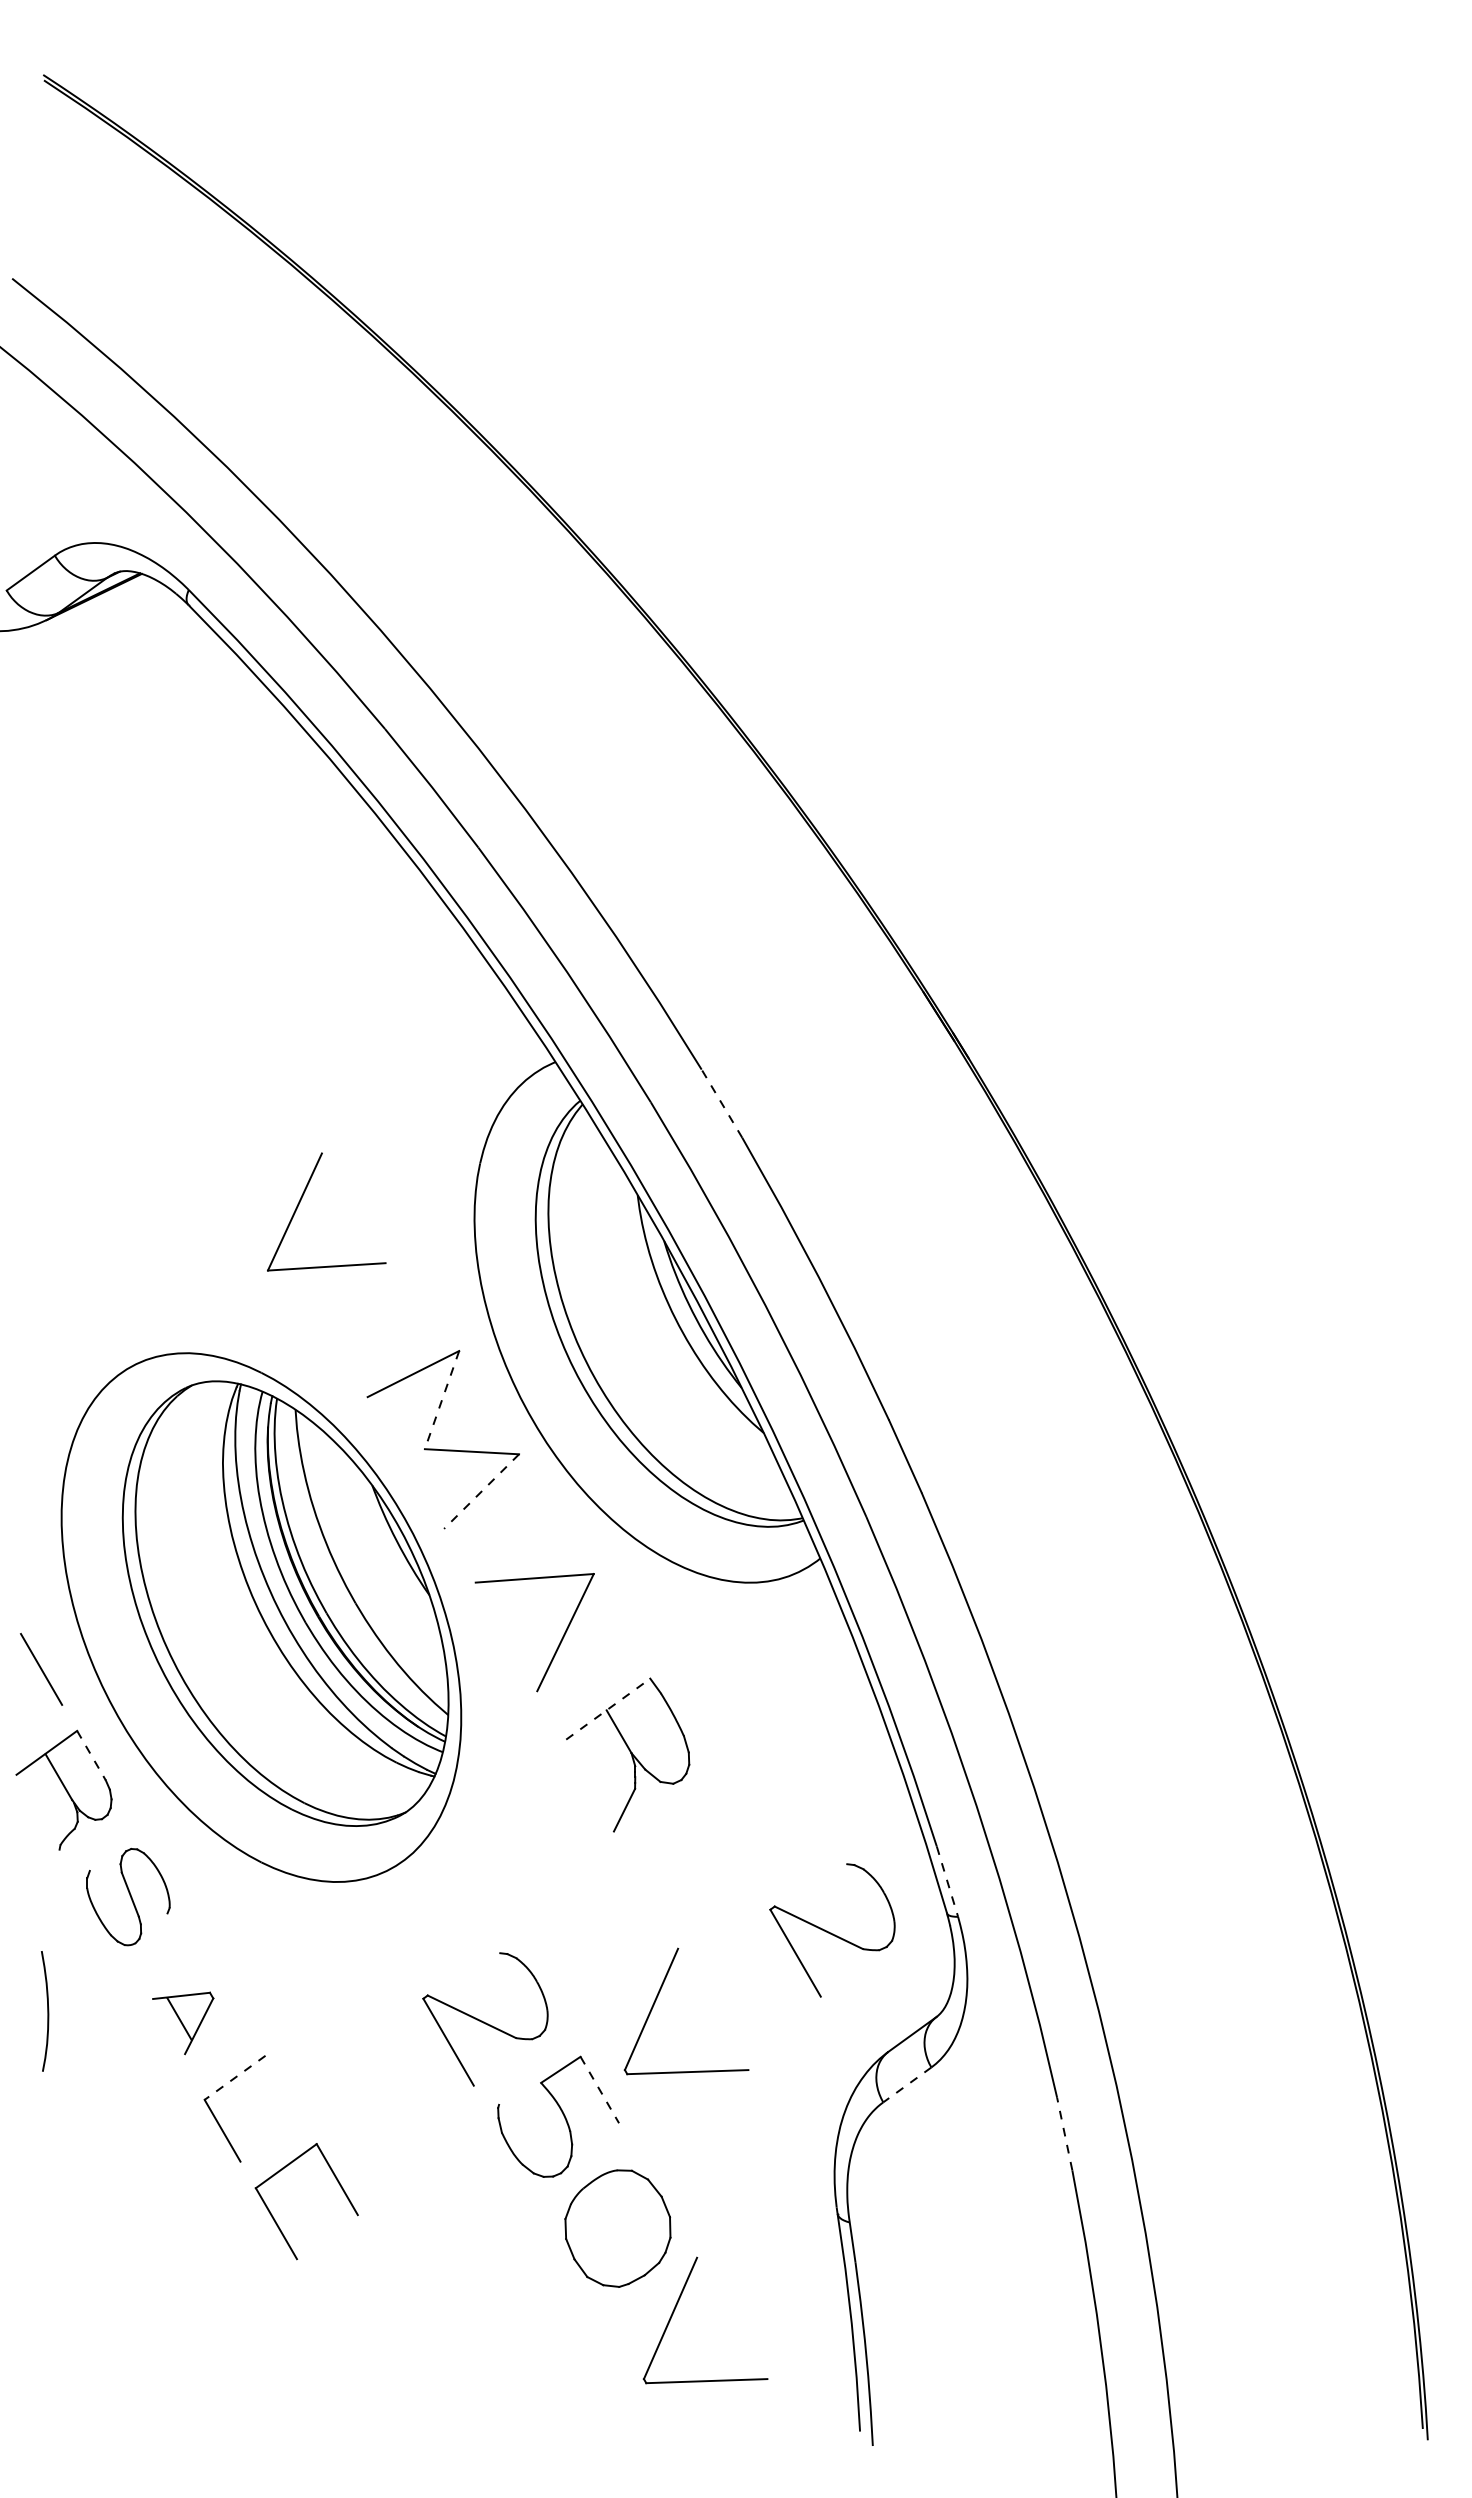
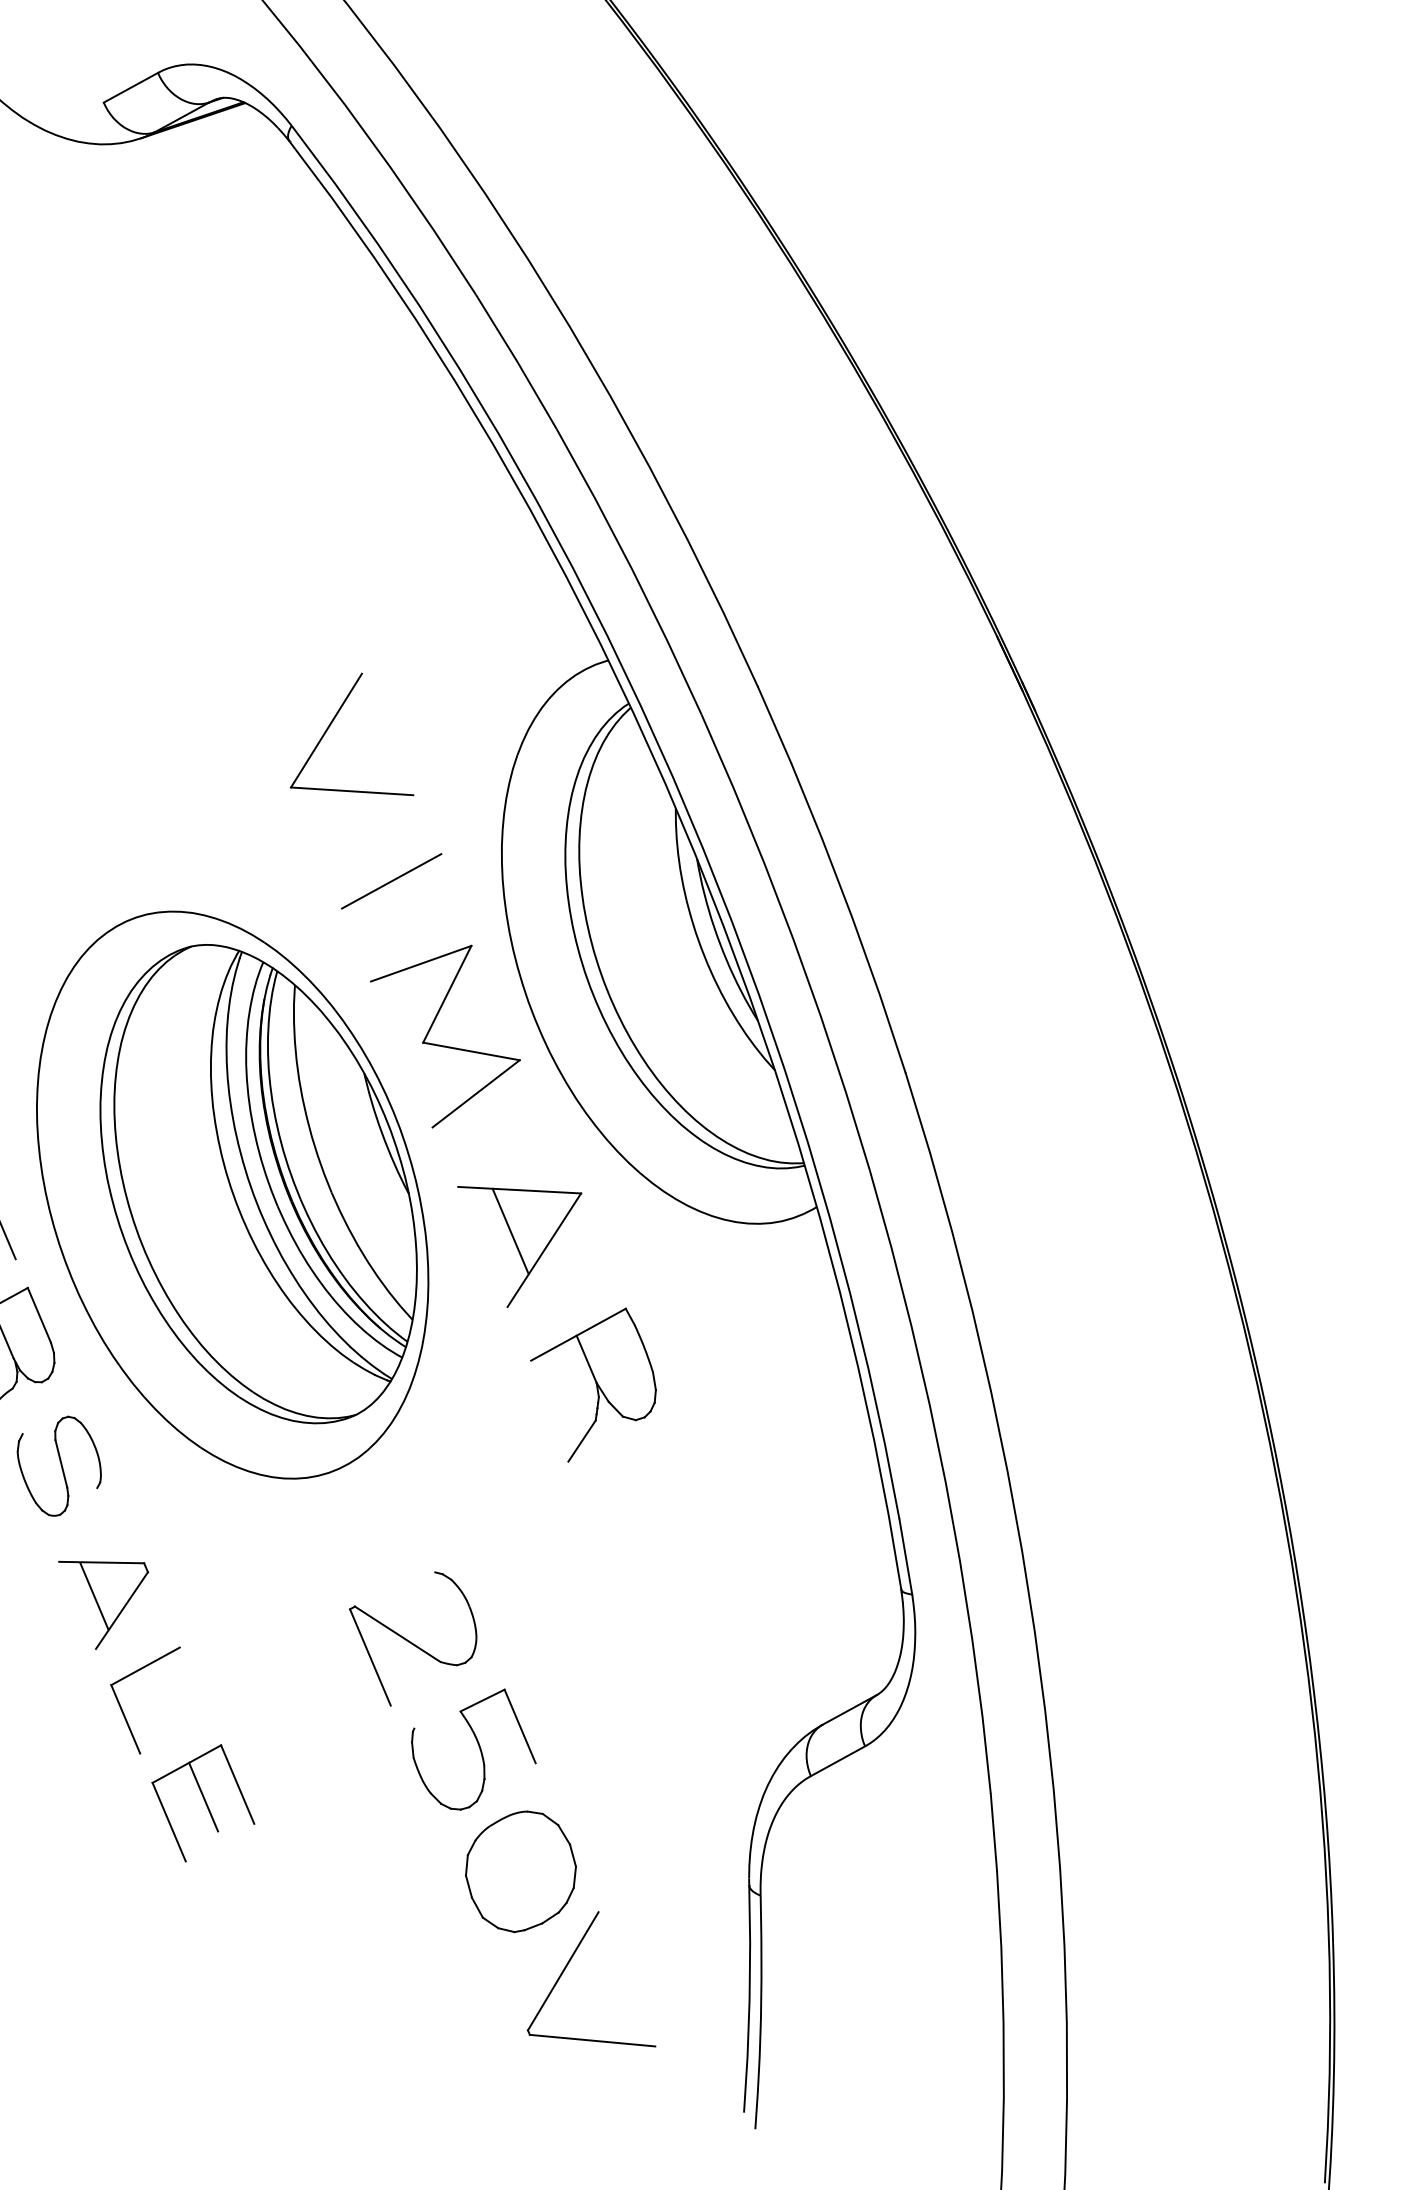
line: (721, 1103) -> (774, 724), dashed -> solid
part: (302, 1198) -> (336, 717), moved
line: (375, 1298) -> (391, 880), added
line: (442, 1400) -> (447, 994), dashed -> solid
line: (481, 1491) -> (476, 1093), dashed -> solid
line: (530, 1618) -> (510, 1231), added
line: (608, 1709) -> (578, 1335), dashed -> solid
line: (91, 1755) -> (39, 1315), dashed -> solid
line: (947, 1881) -> (905, 1556), dashed -> solid
part: (832, 1930) -> (780, 1592), removed
part: (658, 1996) -> (592, 1637), removed
part: (183, 2023) -> (99, 1603), size x1.43
line: (235, 2077) -> (146, 1666), dashed -> solid
line: (907, 2084) -> (838, 1760), dashed -> solid
line: (600, 2090) -> (520, 1727), dashed -> solid
line: (1064, 2133) -> (993, 1831), dashed -> solid
line: (306, 2195) -> (203, 1797), added

